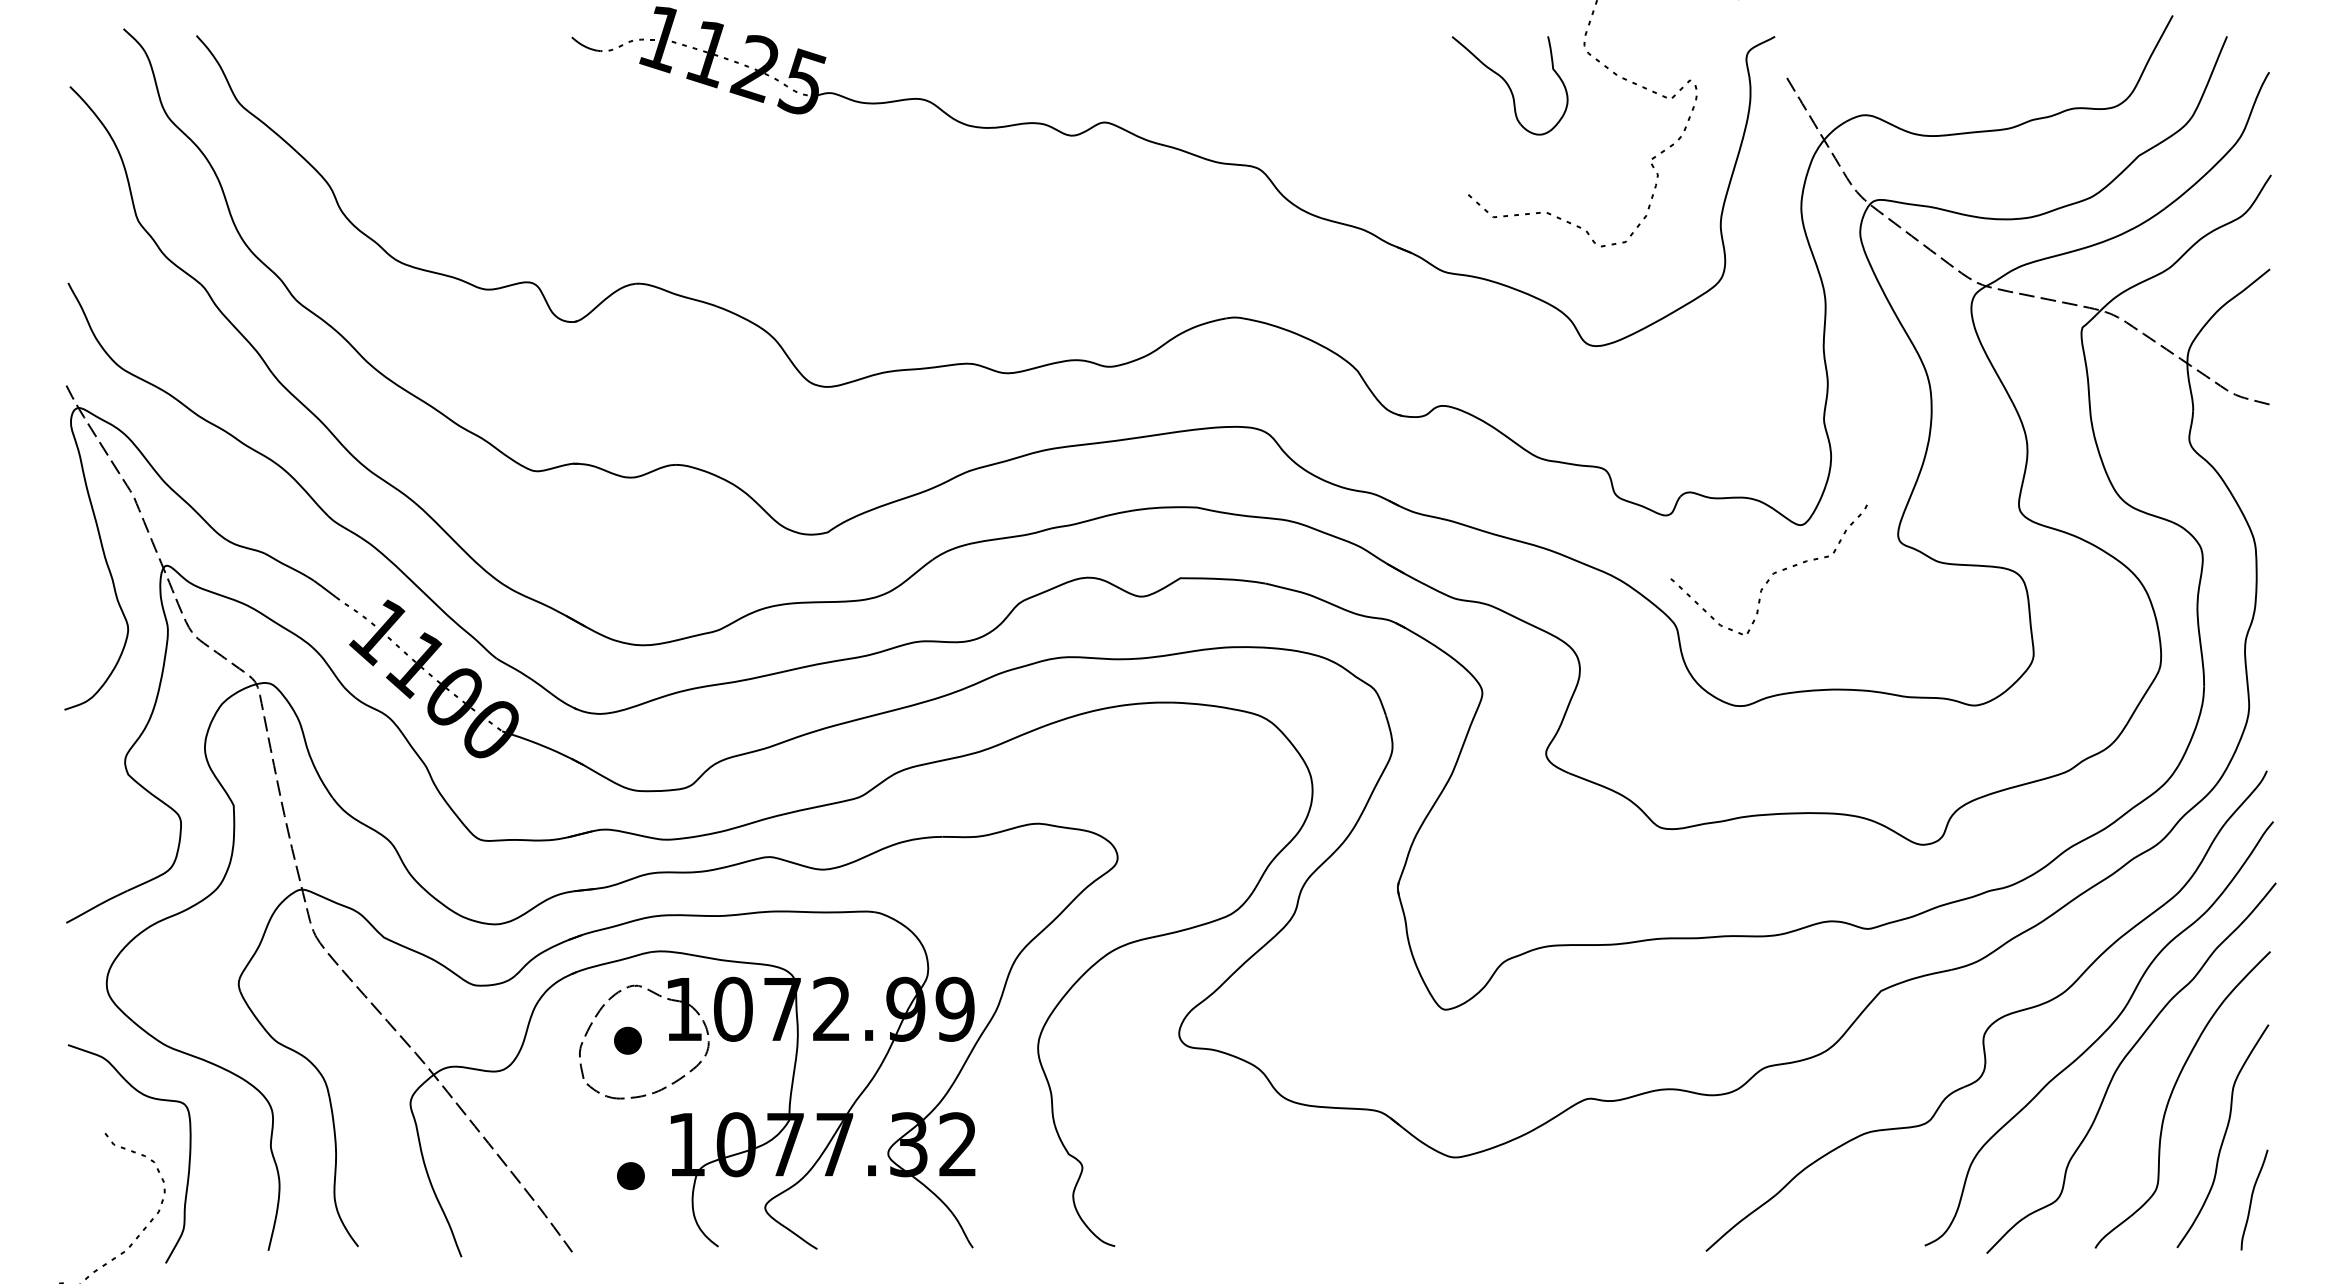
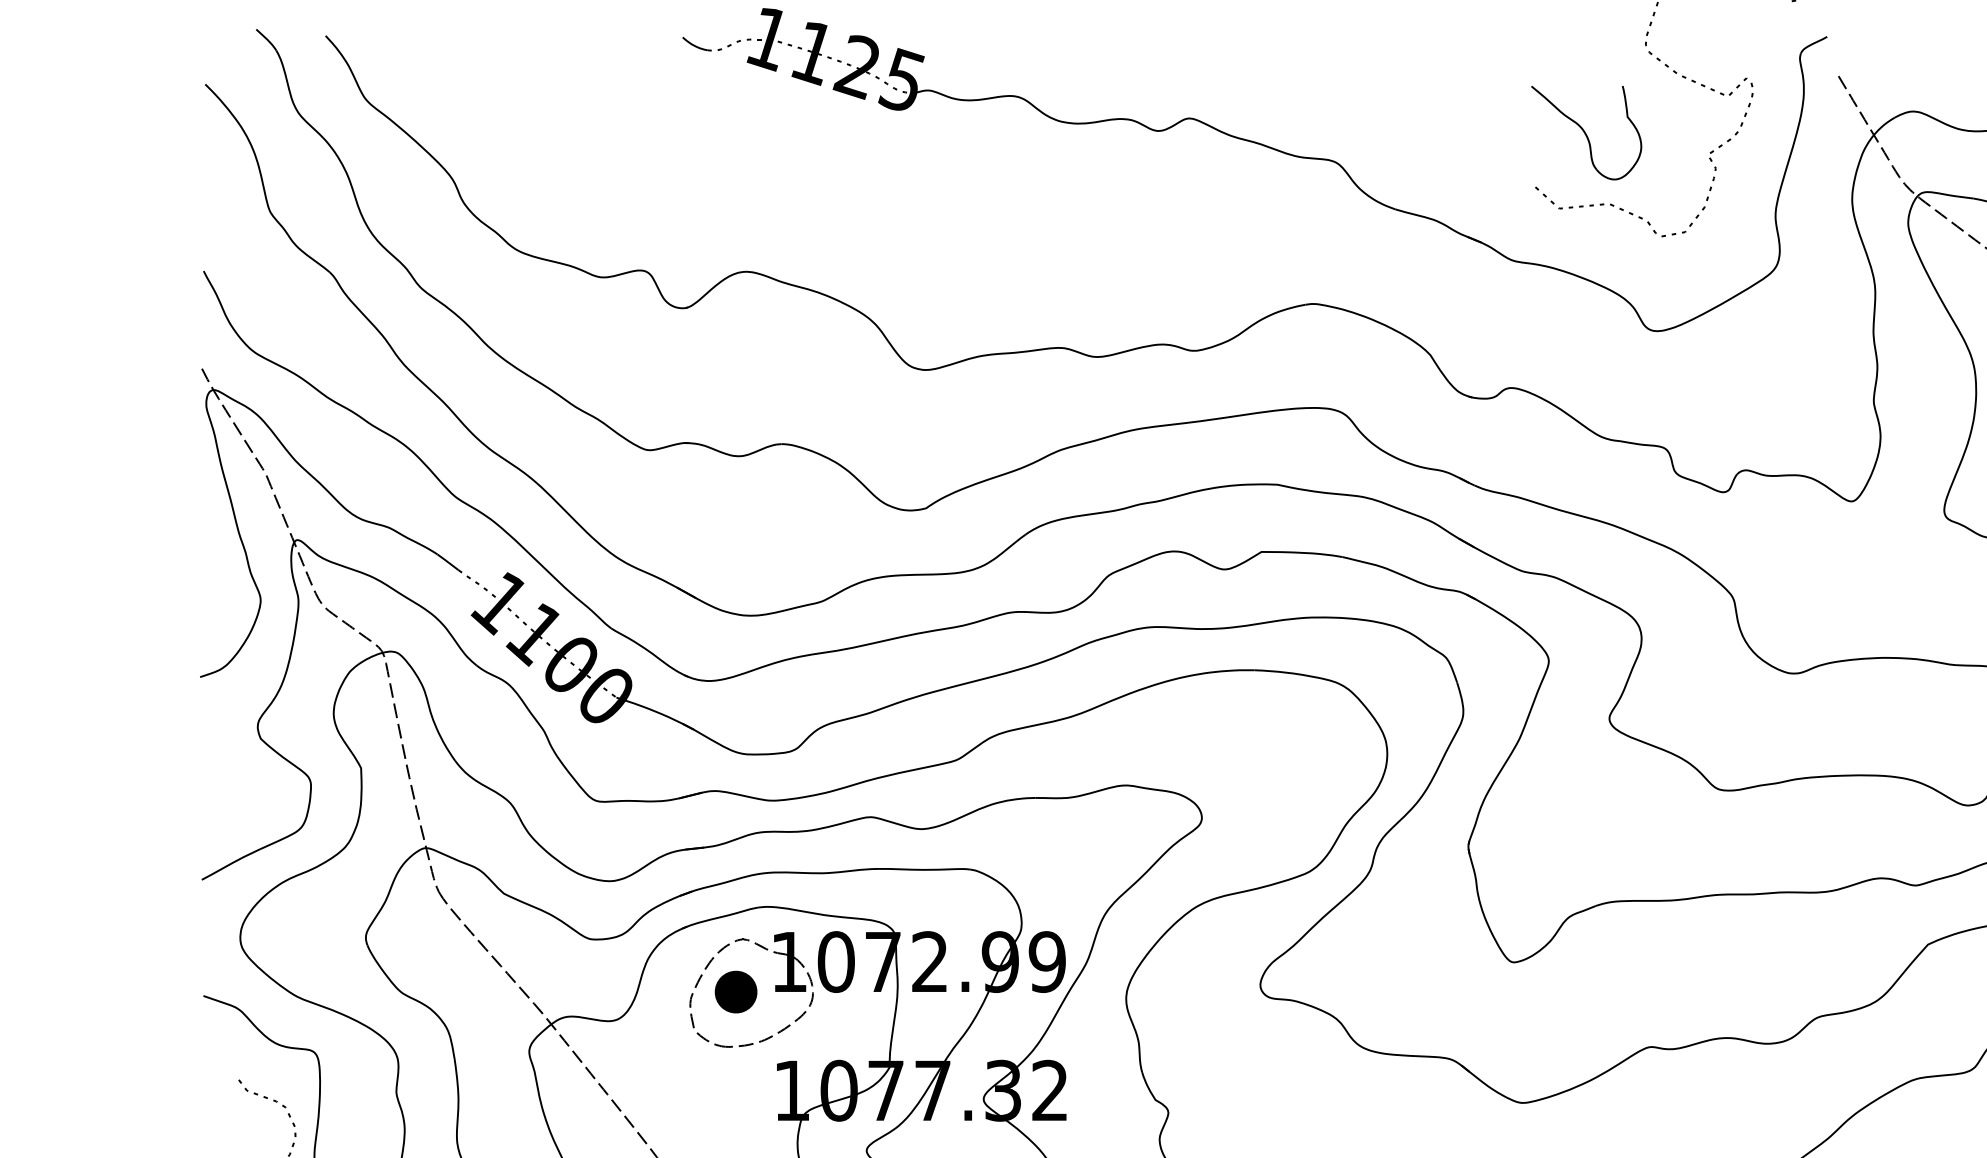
part: (1509, 85) -> (1586, 132), moved
curve: (1772, 573) -> (1824, 547), removed
part: (627, 1040) -> (735, 991), size x1.6
part: (630, 1176) -> (738, 1121), removed

